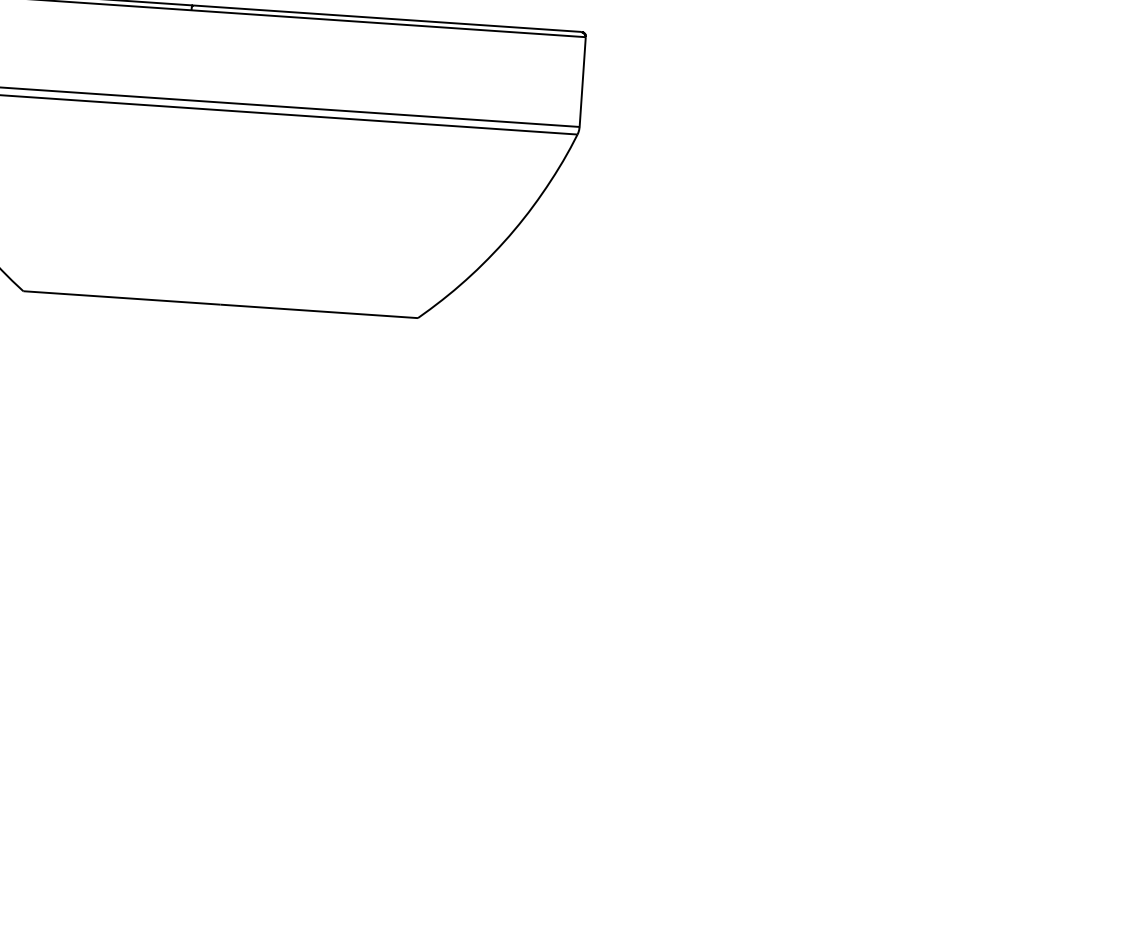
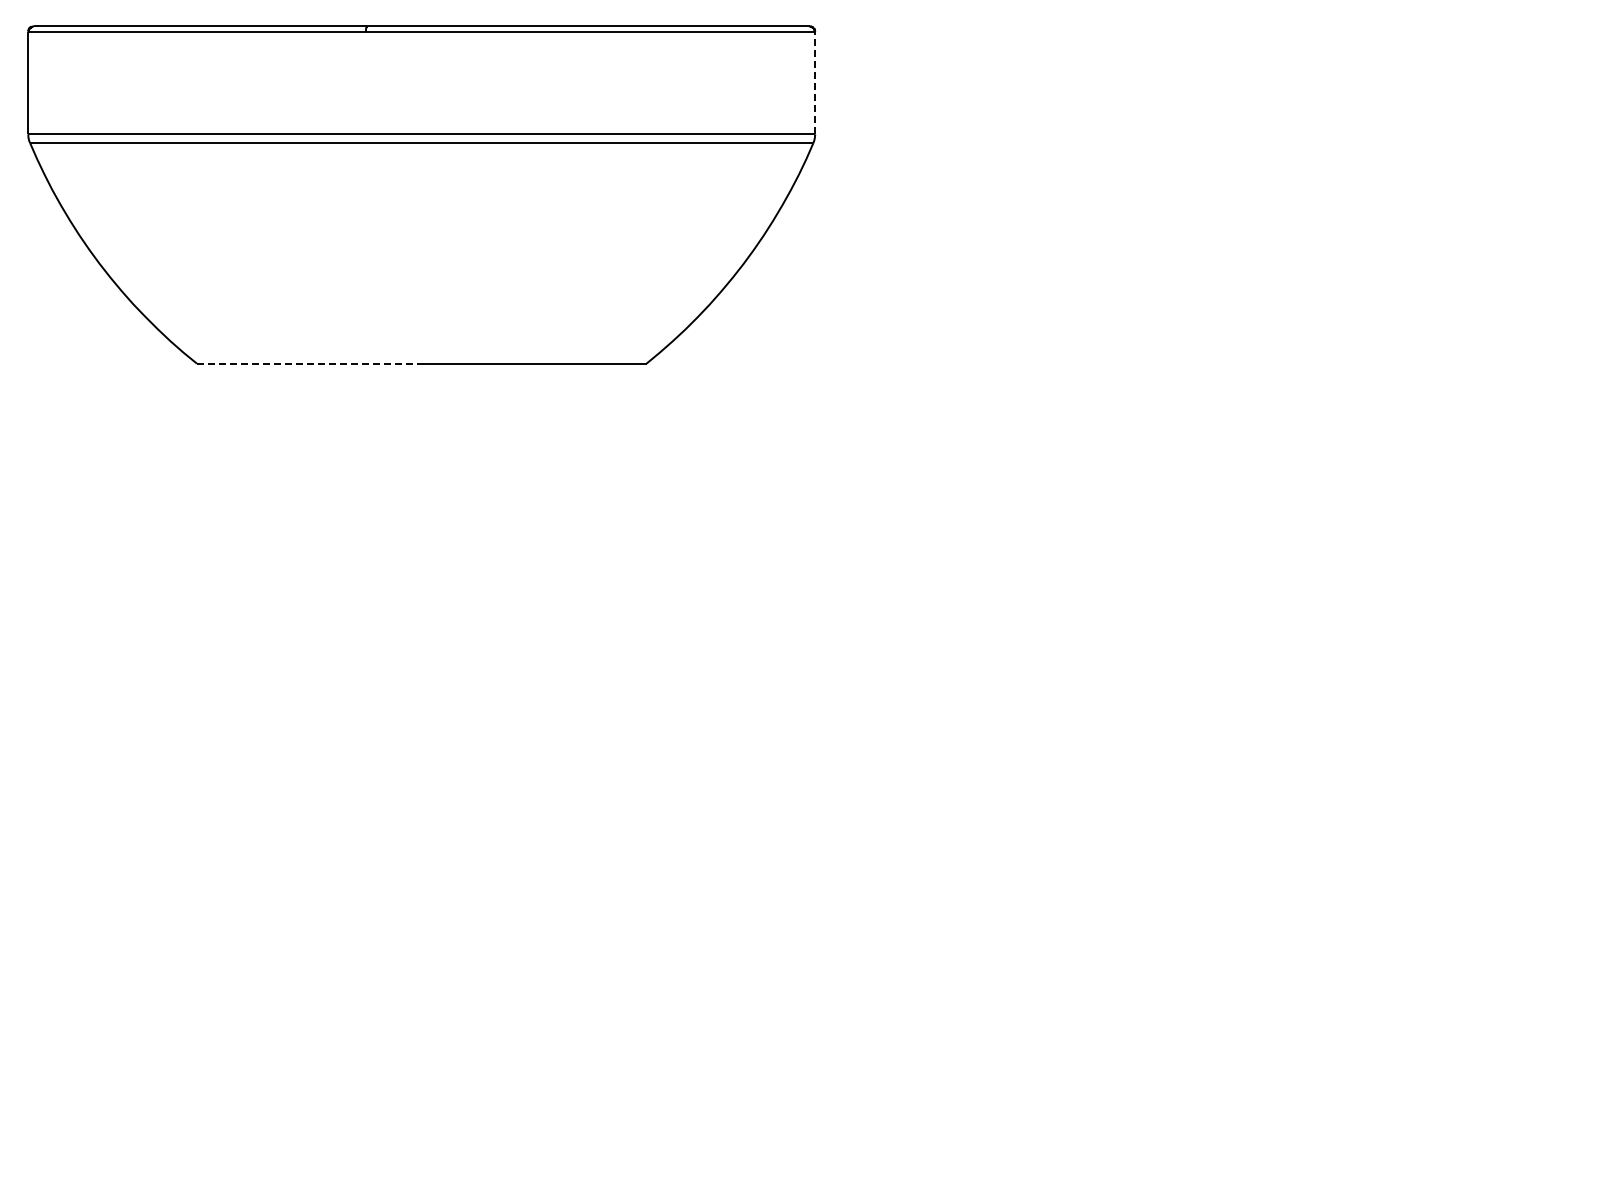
line: (583, 81) -> (815, 82), solid -> dashed
line: (122, 297) -> (309, 363), solid -> dashed

